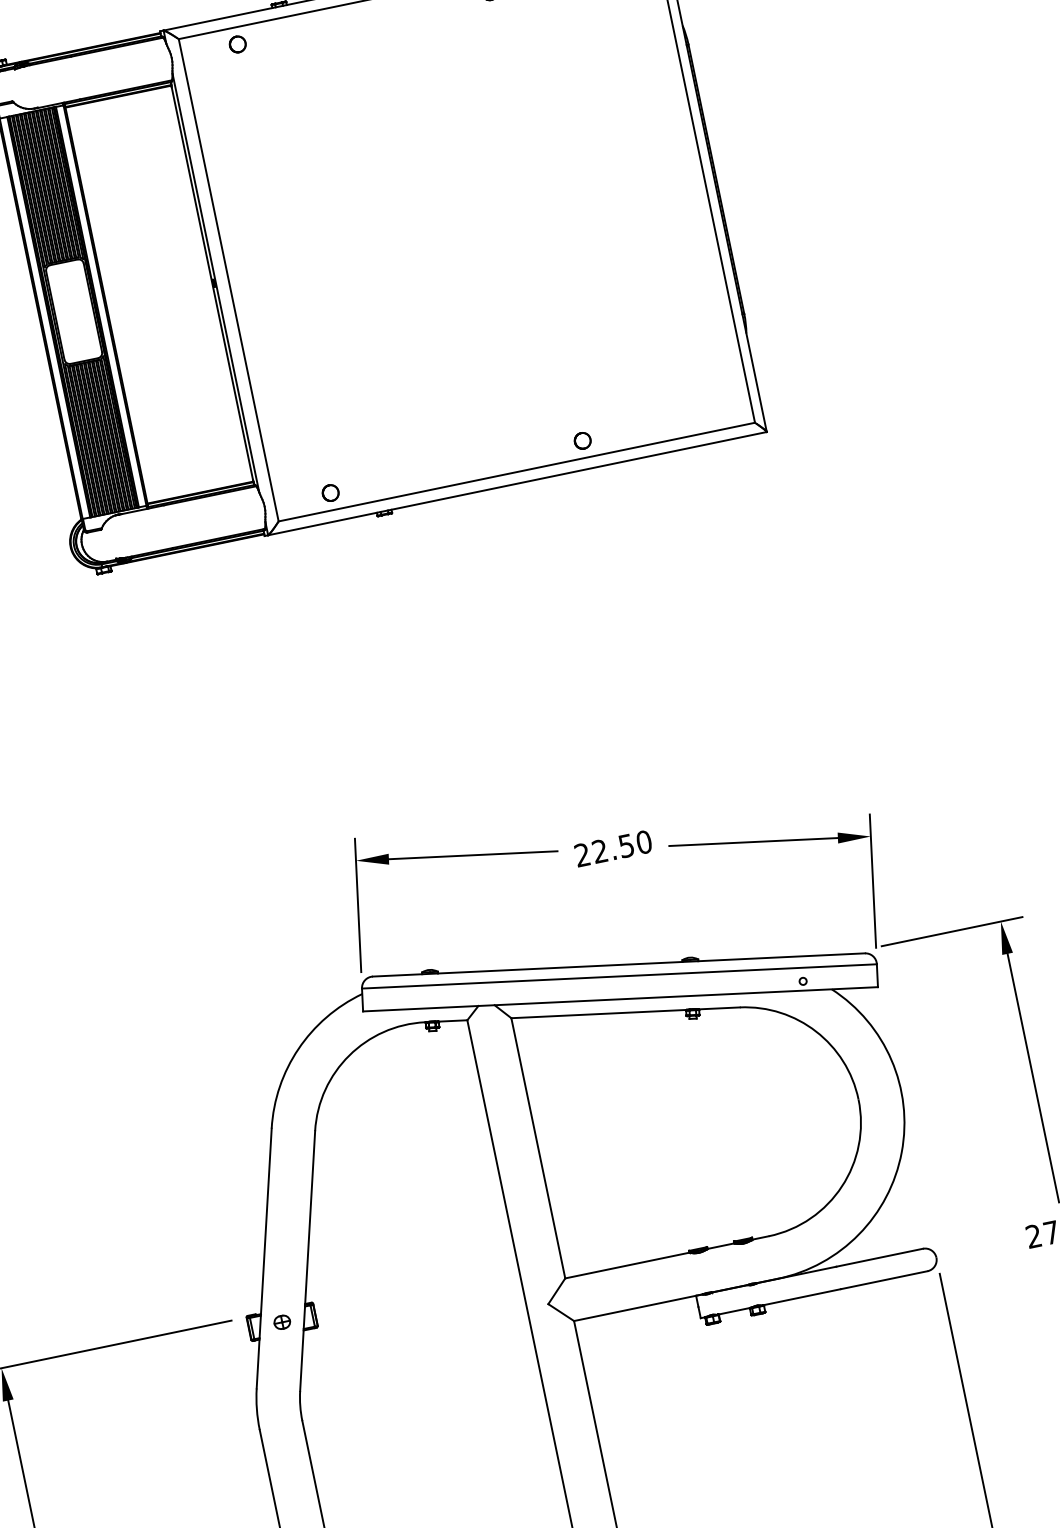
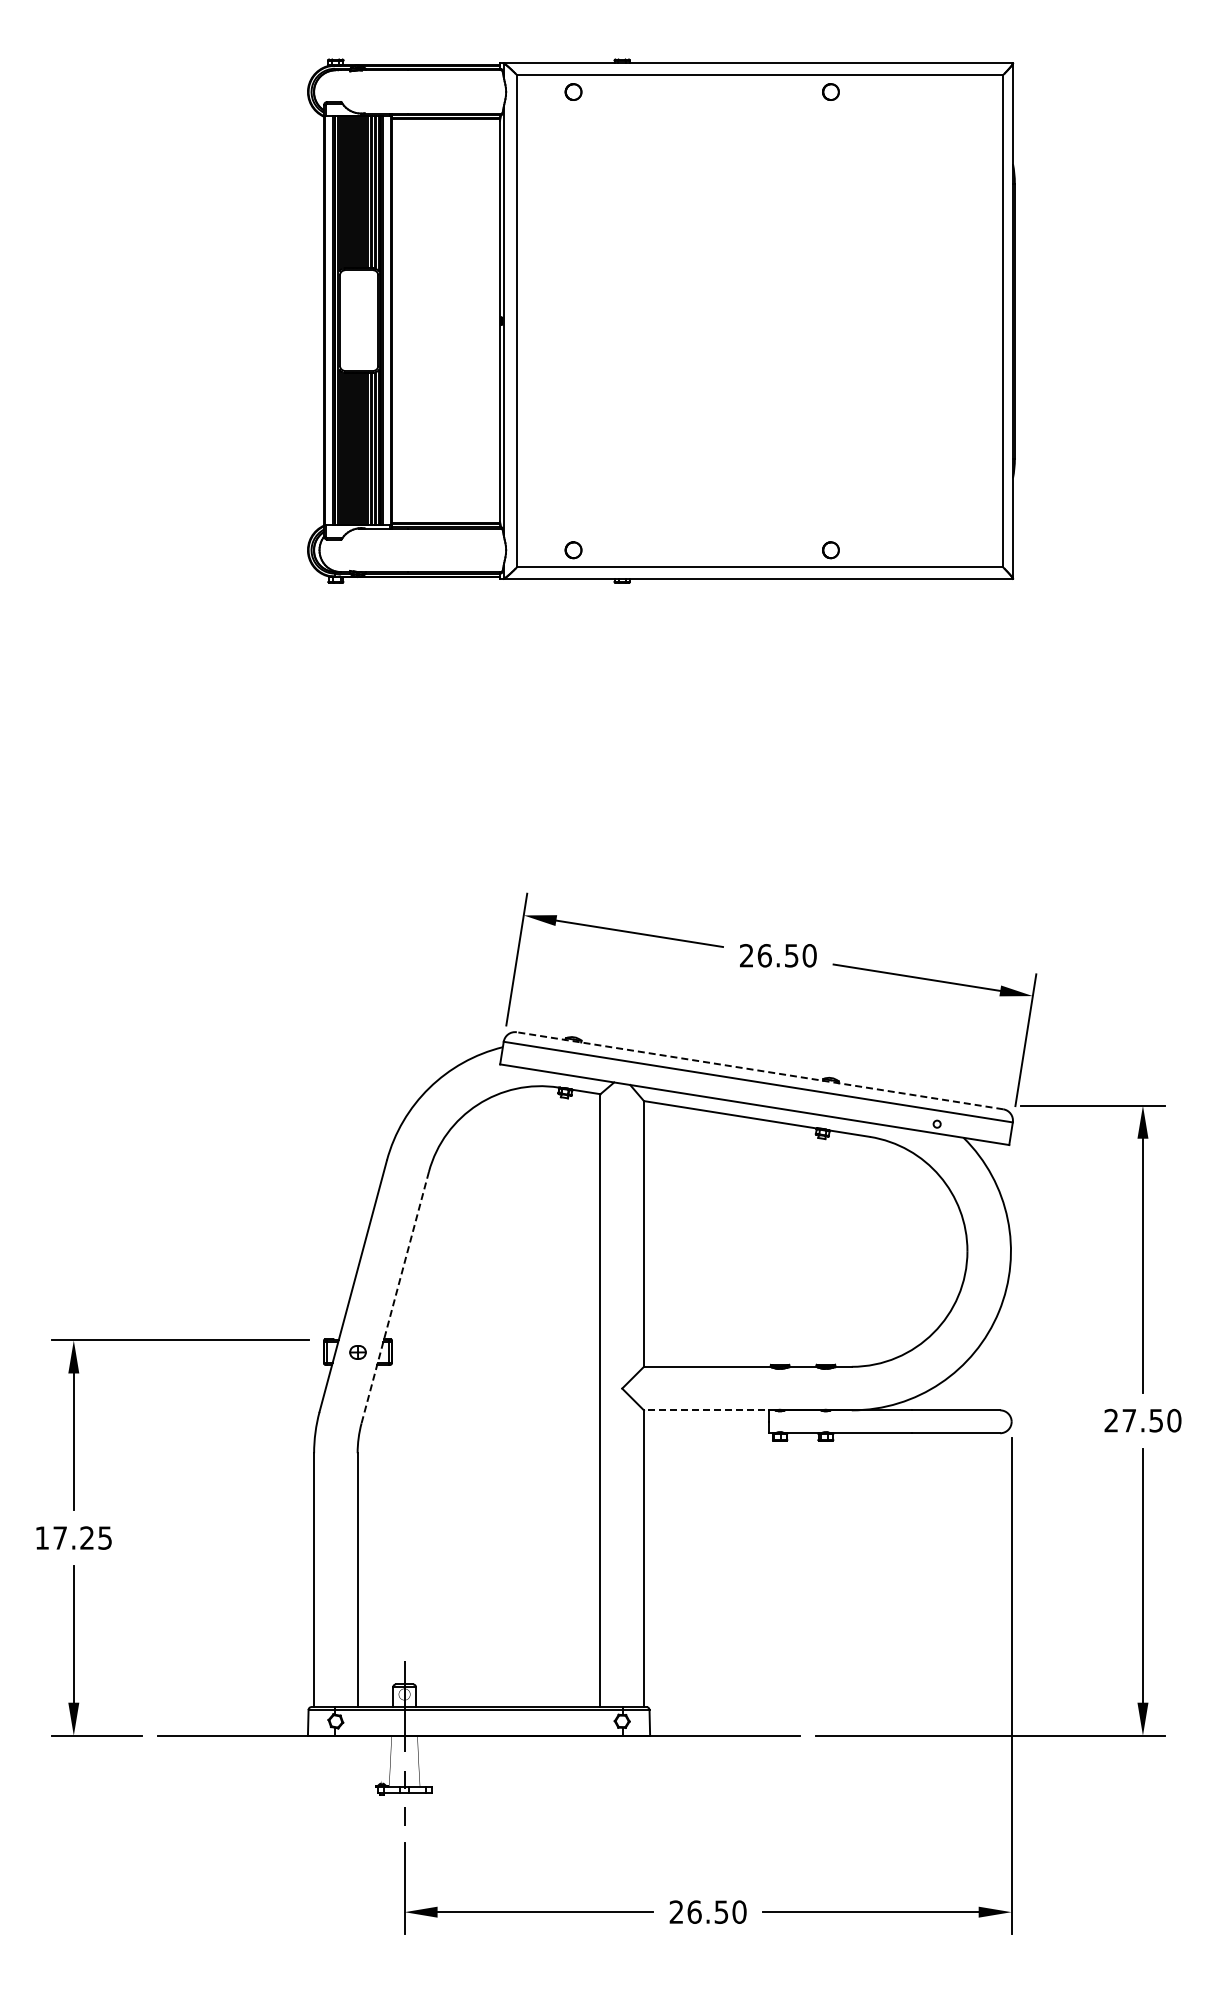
text: (599, 851) -> (764, 955), 22.50 -> 26.50
line: (618, 964) -> (759, 1070), solid -> dashed
line: (308, 1261) -> (395, 1298), solid -> dashed
line: (638, 1307) -> (709, 1410), solid -> dashed

